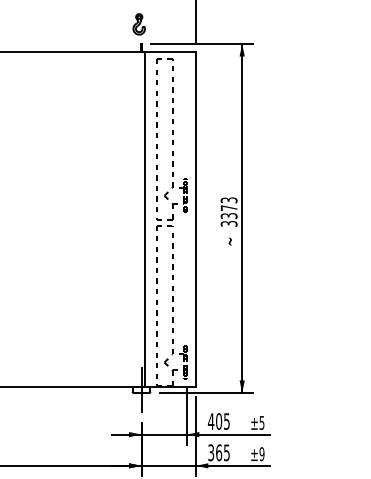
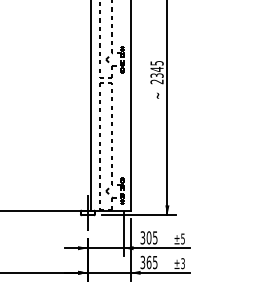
text: (228, 211) -> (156, 72), 3373 -> 2345
text: (211, 421) -> (143, 237), 405 -> 305
text: (261, 453) -> (182, 263), ±9 -> ±3

